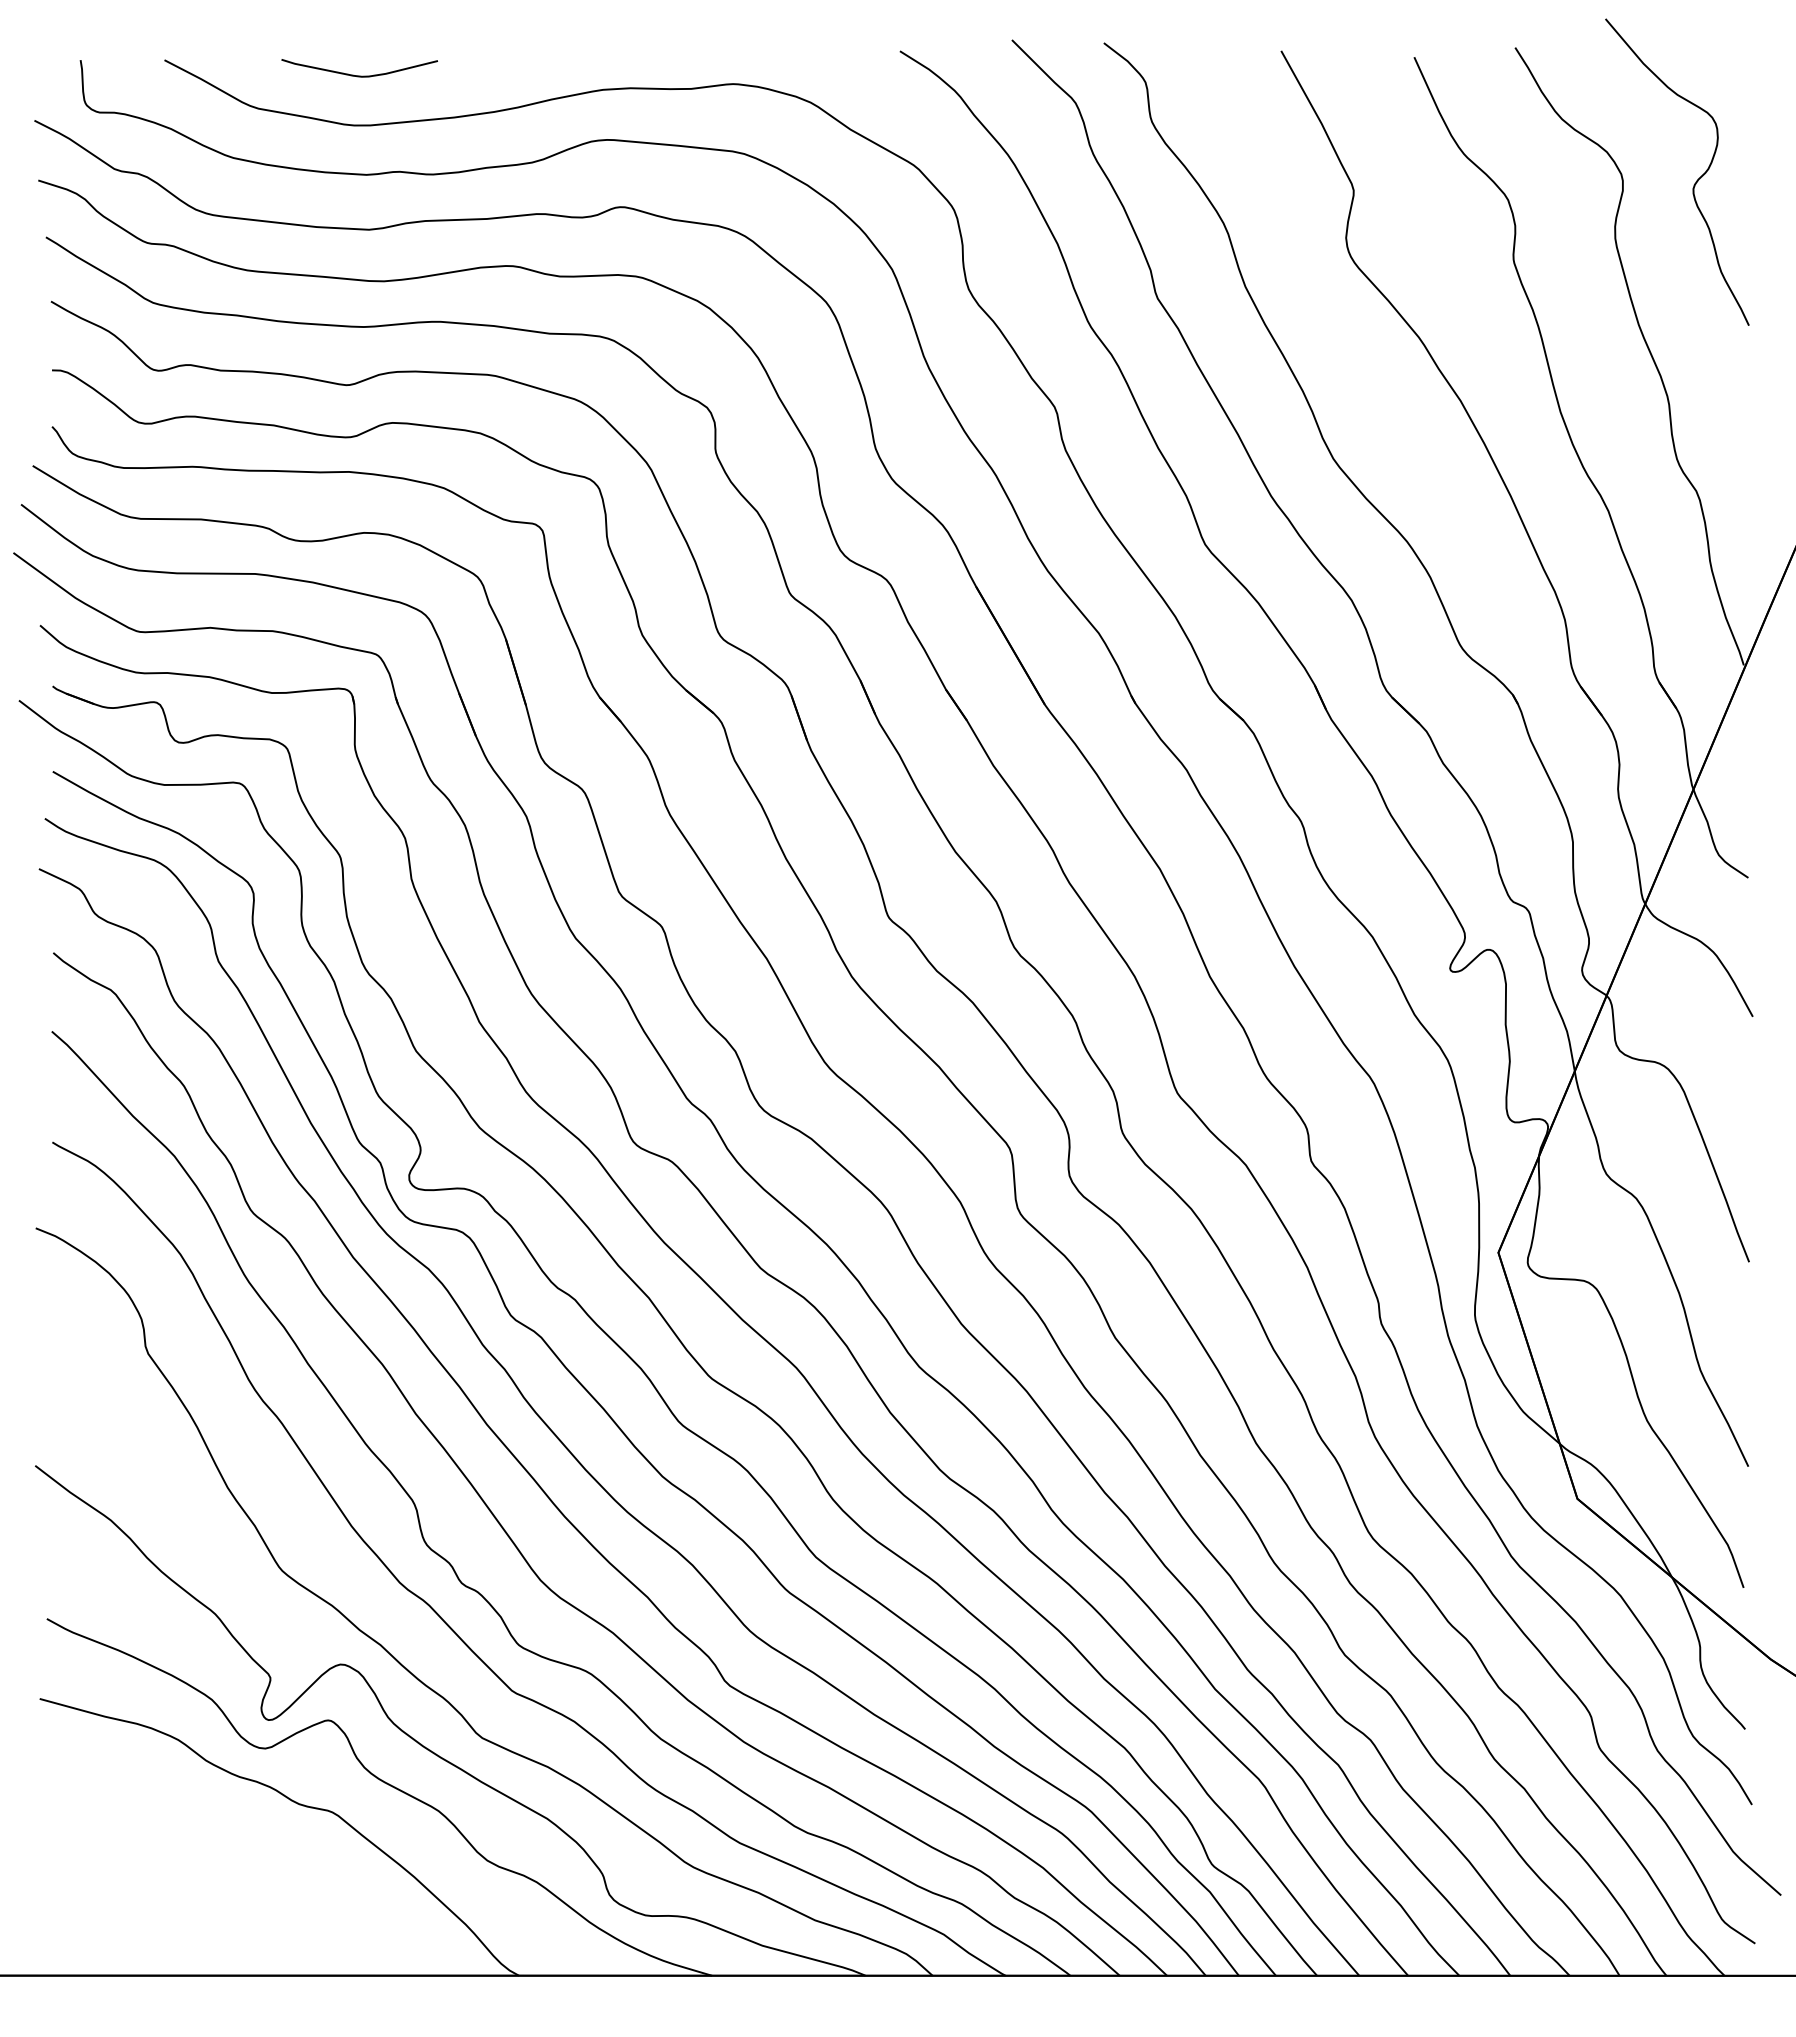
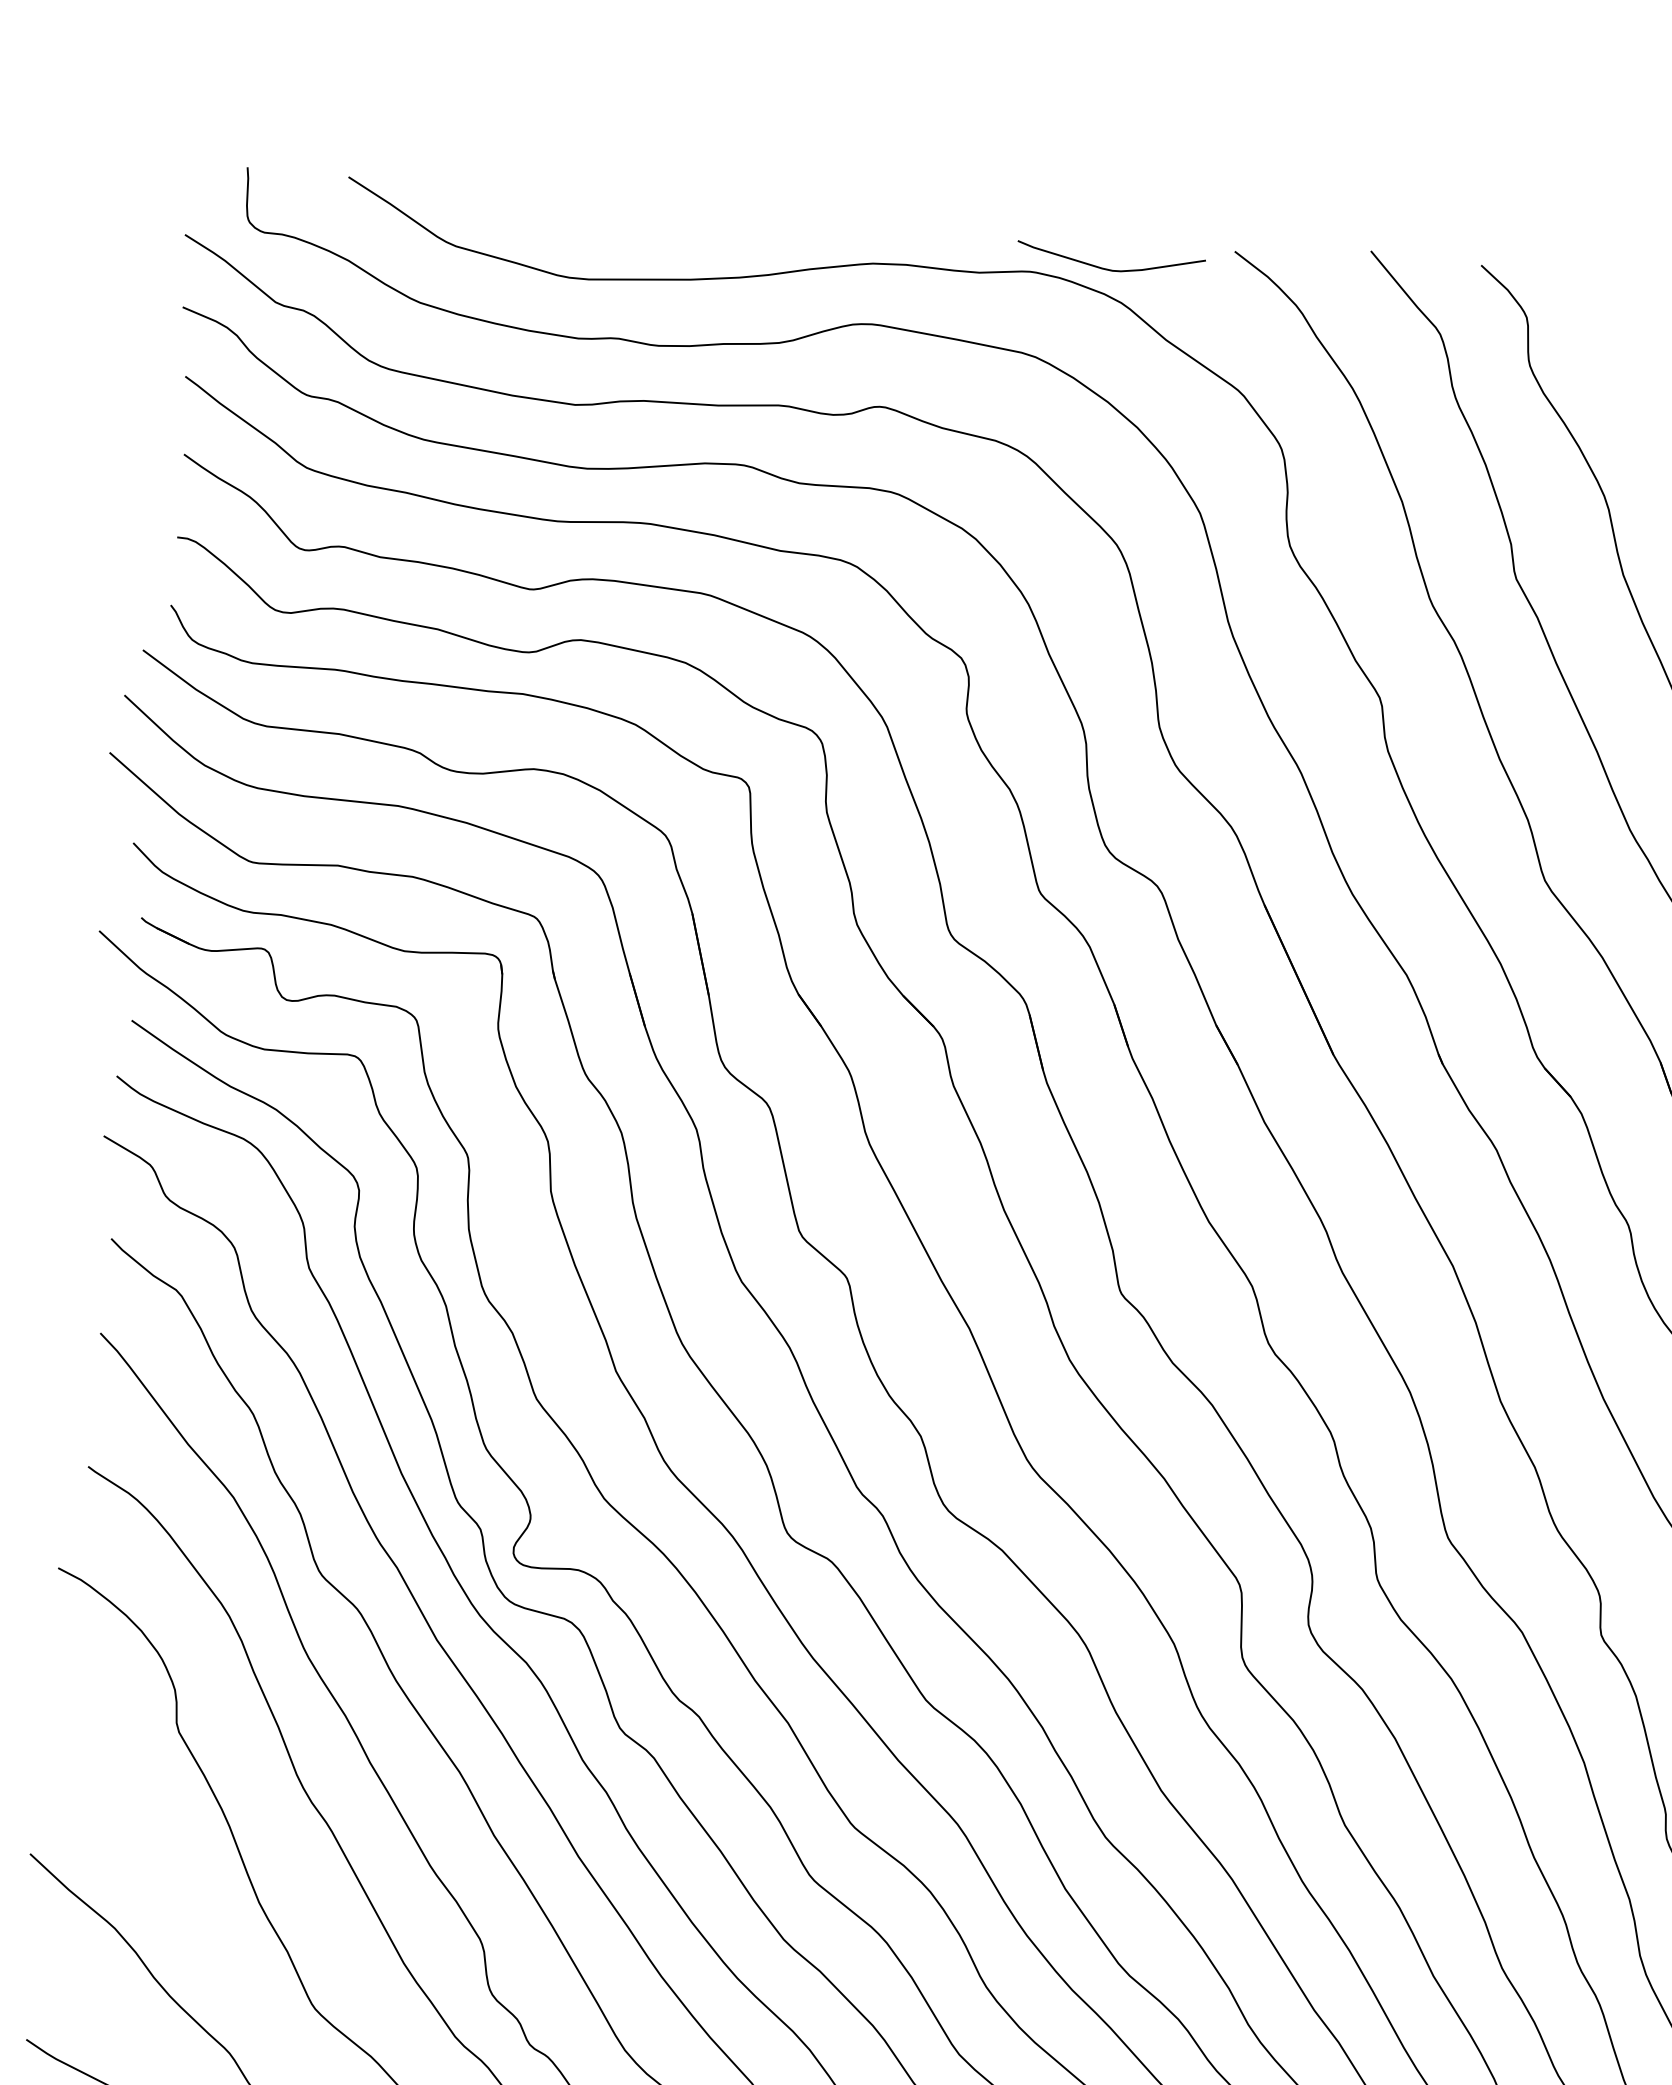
curve: (359, 75) -> (1109, 268), moved

